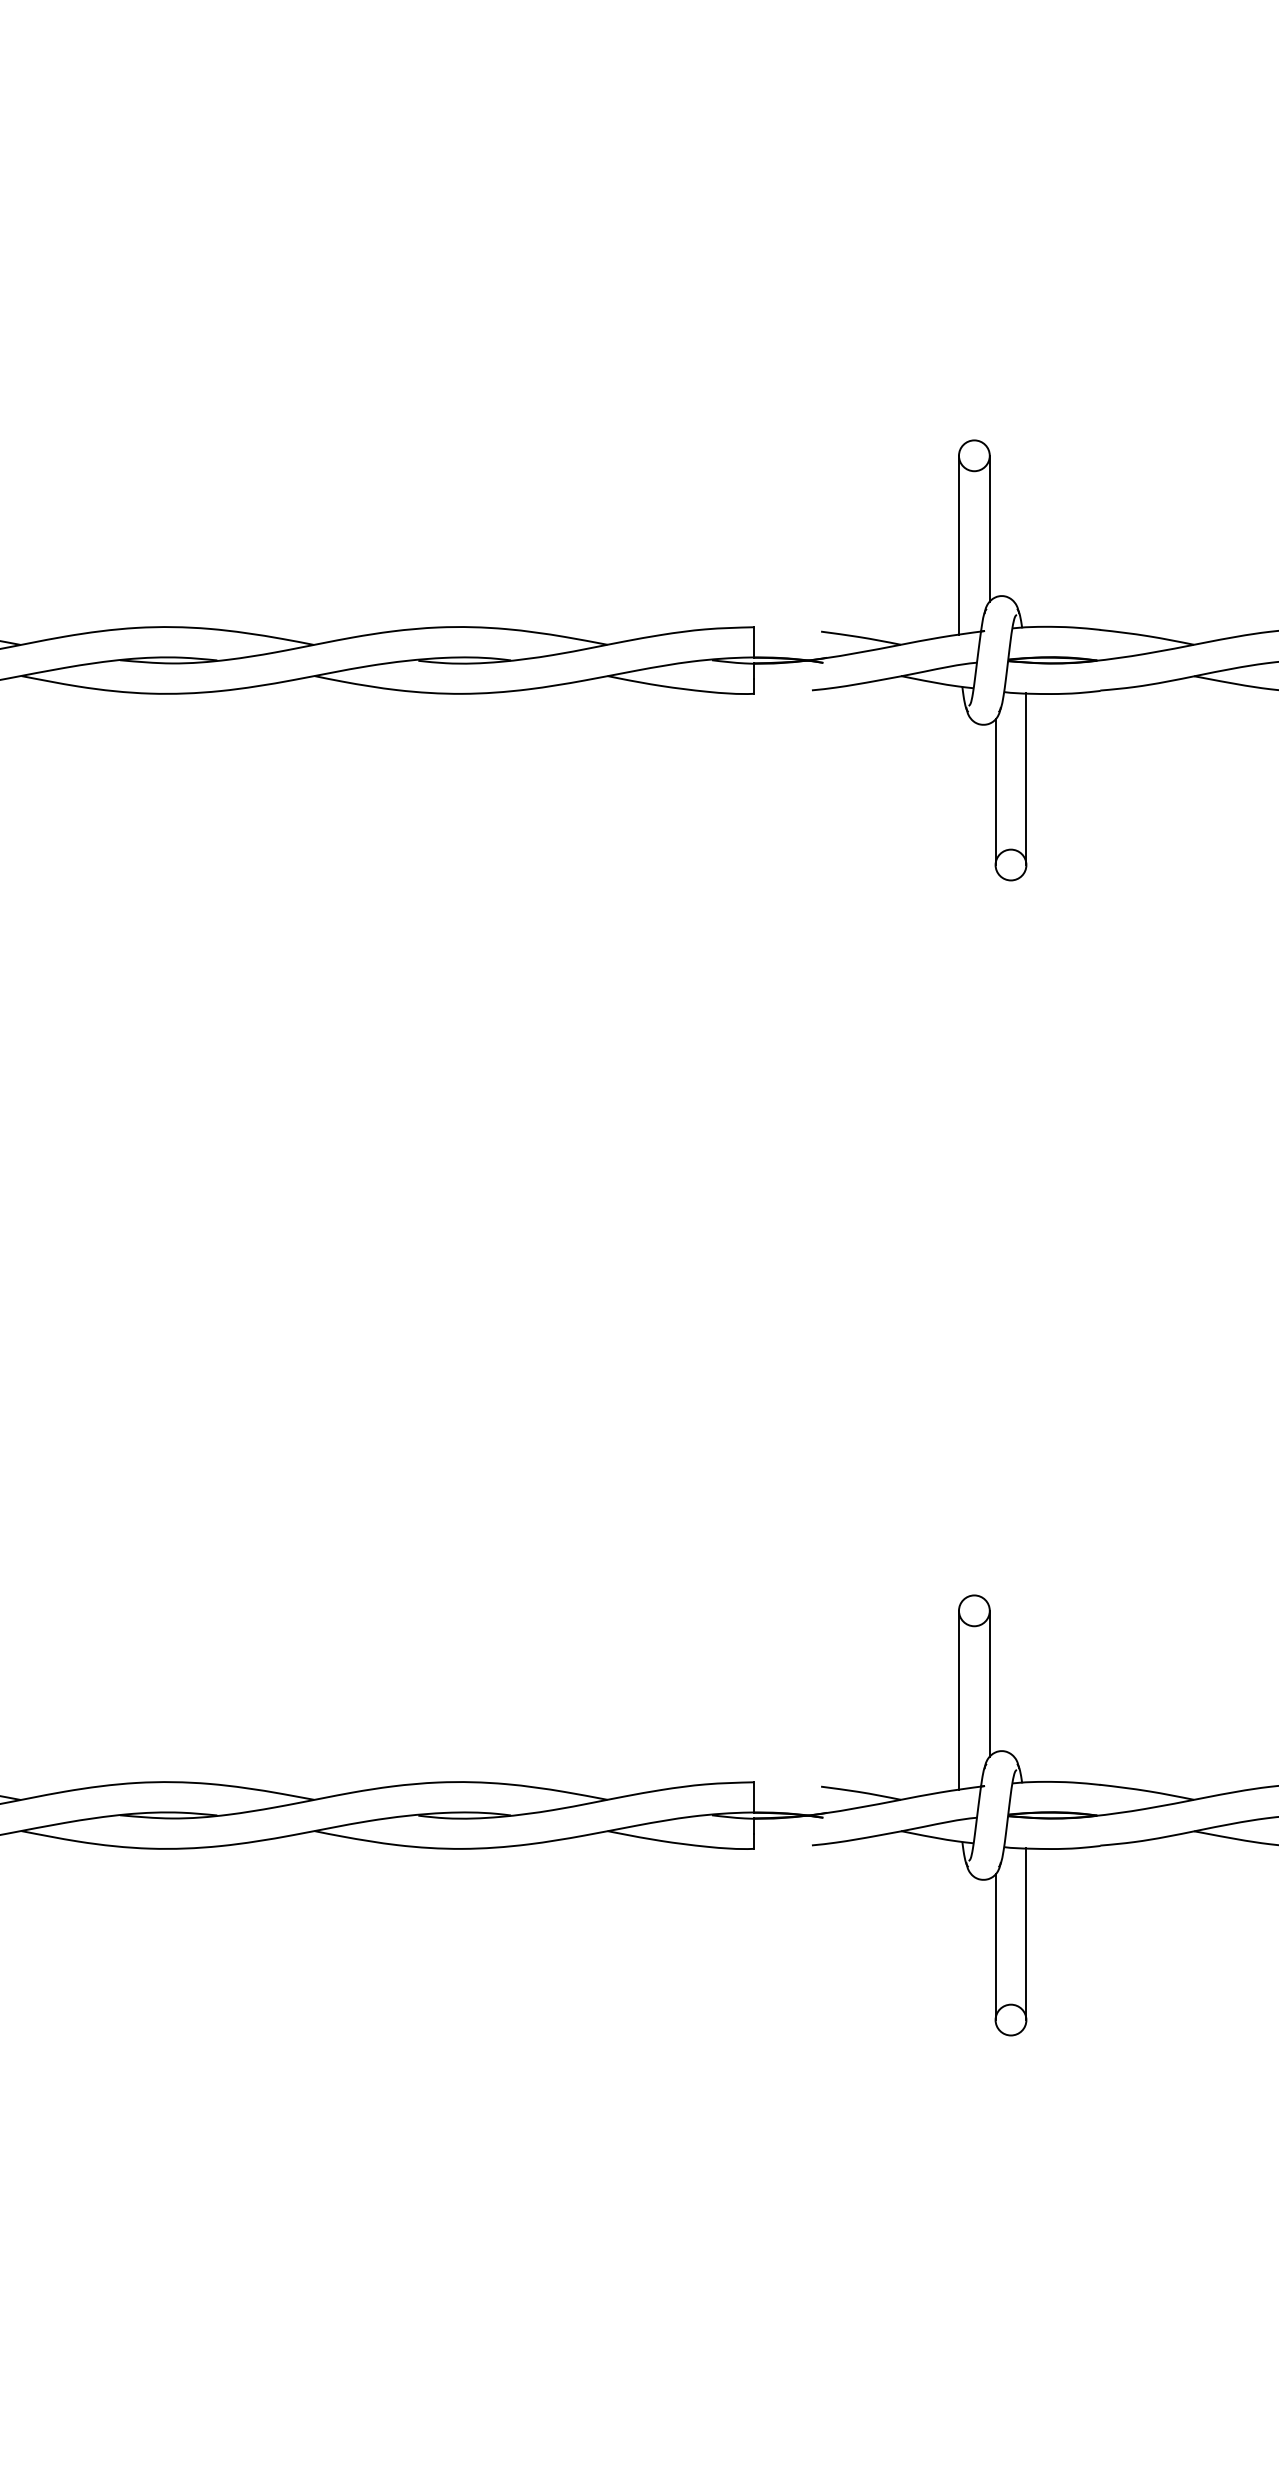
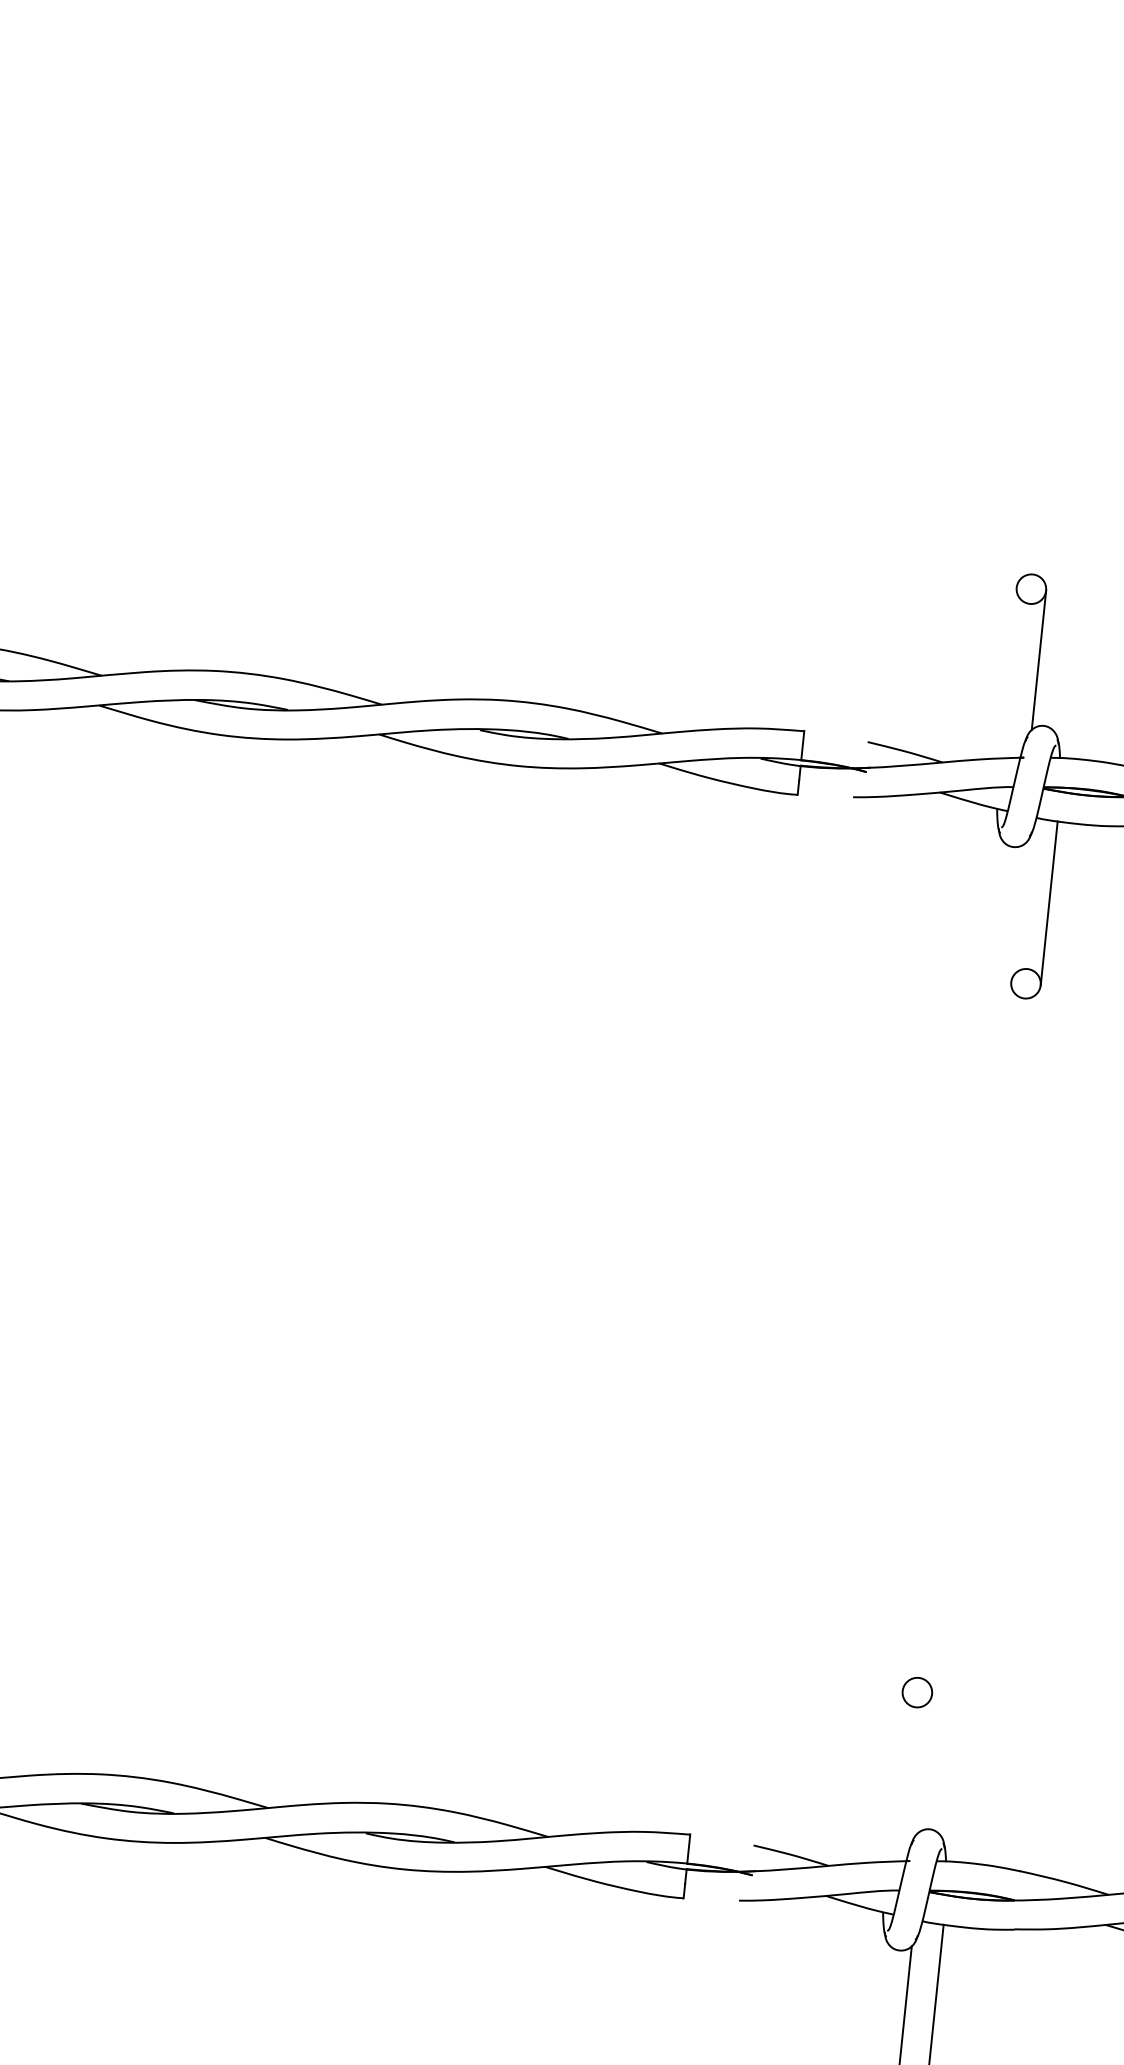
line: (958, 544) -> (1007, 672), removed
line: (995, 792) -> (1018, 912), removed
line: (989, 1683) -> (924, 1763), removed
line: (958, 1699) -> (893, 1775), removed

